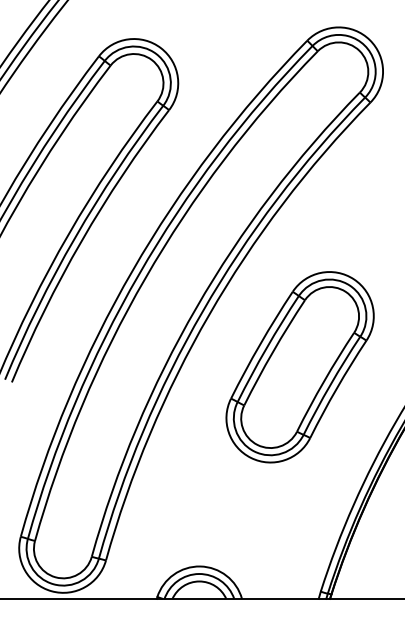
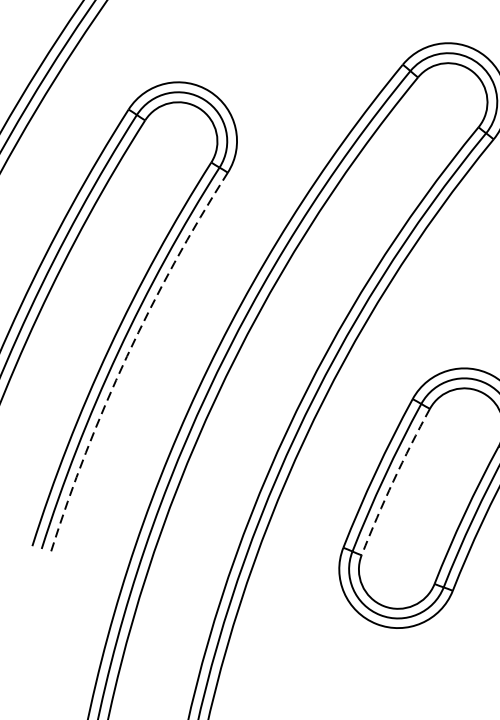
arc: (81, 241) -> (126, 356), solid -> dashed
arc: (273, 351) -> (394, 480), solid -> dashed

